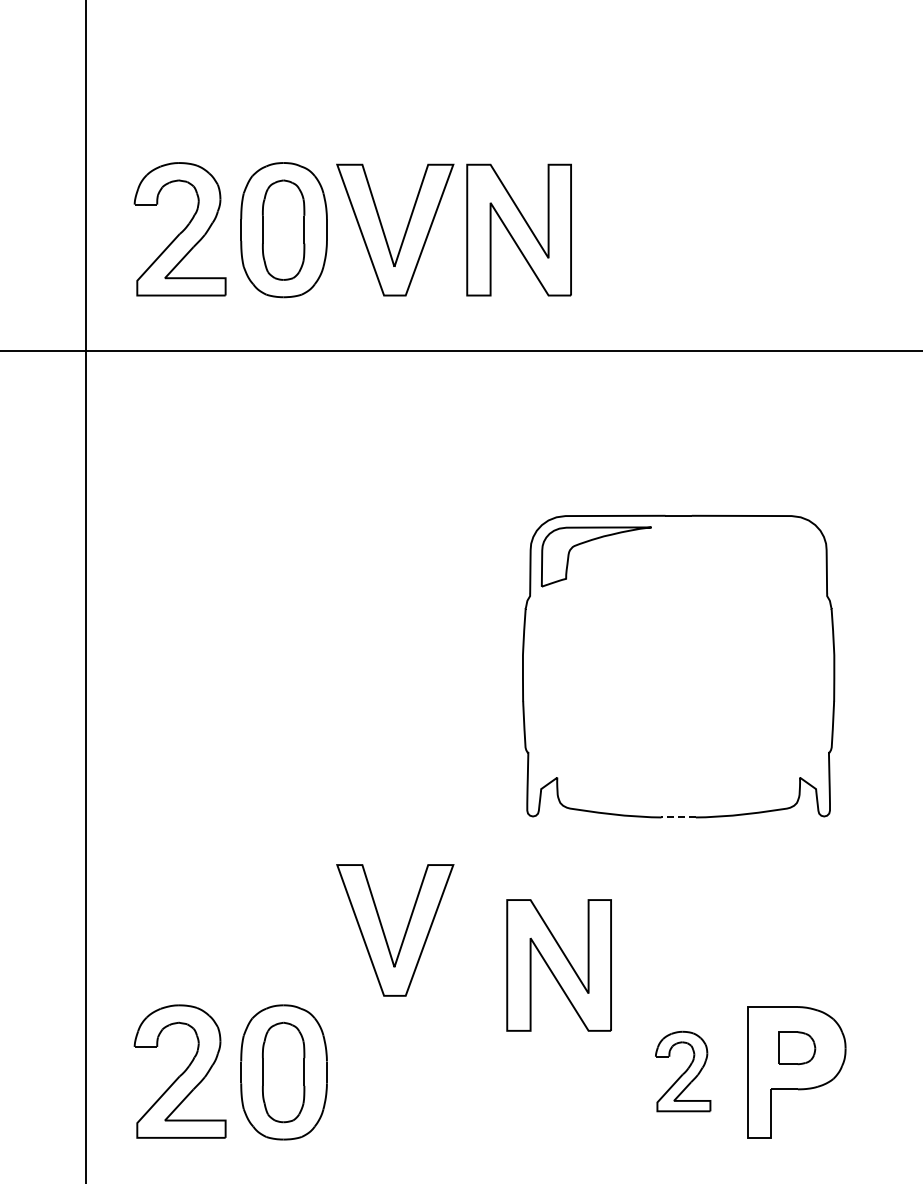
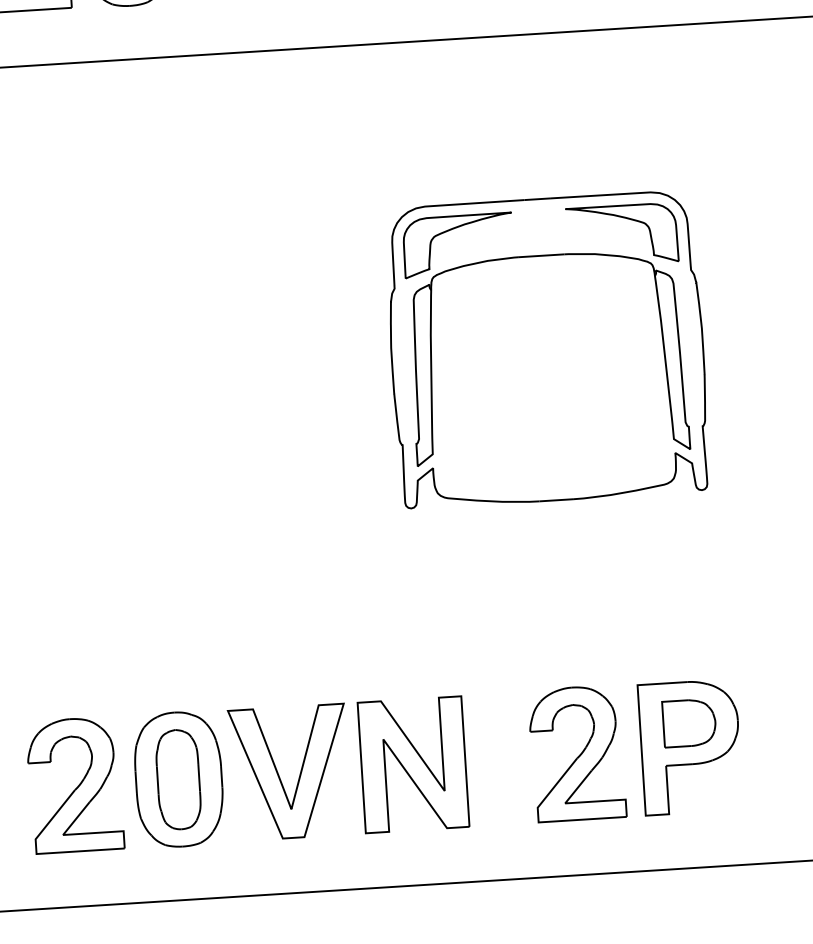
part: (678, 572) -> (541, 255), added
line: (678, 817) -> (556, 500), dashed -> solid
part: (404, 933) -> (299, 775), moved
part: (558, 965) -> (412, 764), moved
part: (796, 1047) -> (688, 722), size x1.43
part: (682, 1071) -> (576, 753), size x1.67

